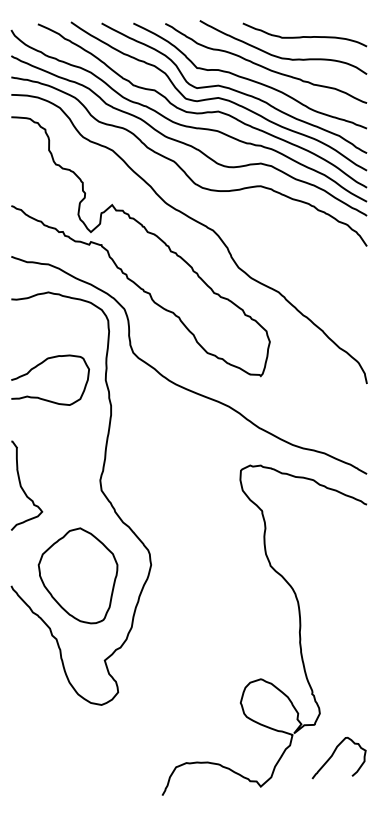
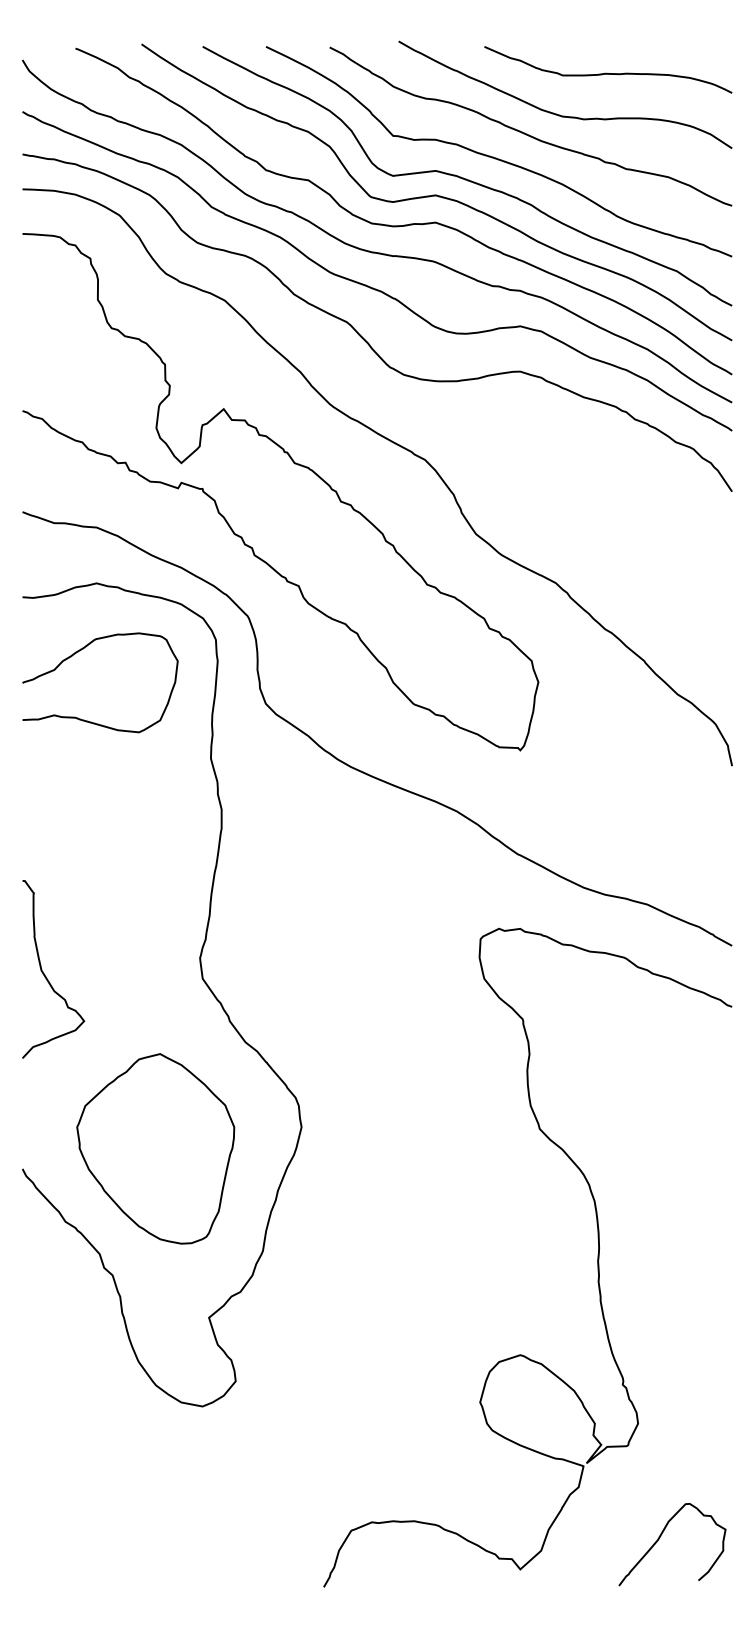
curve: (41, 364) -> (82, 651), moved
curve: (333, 755) -> (661, 1539), moved

